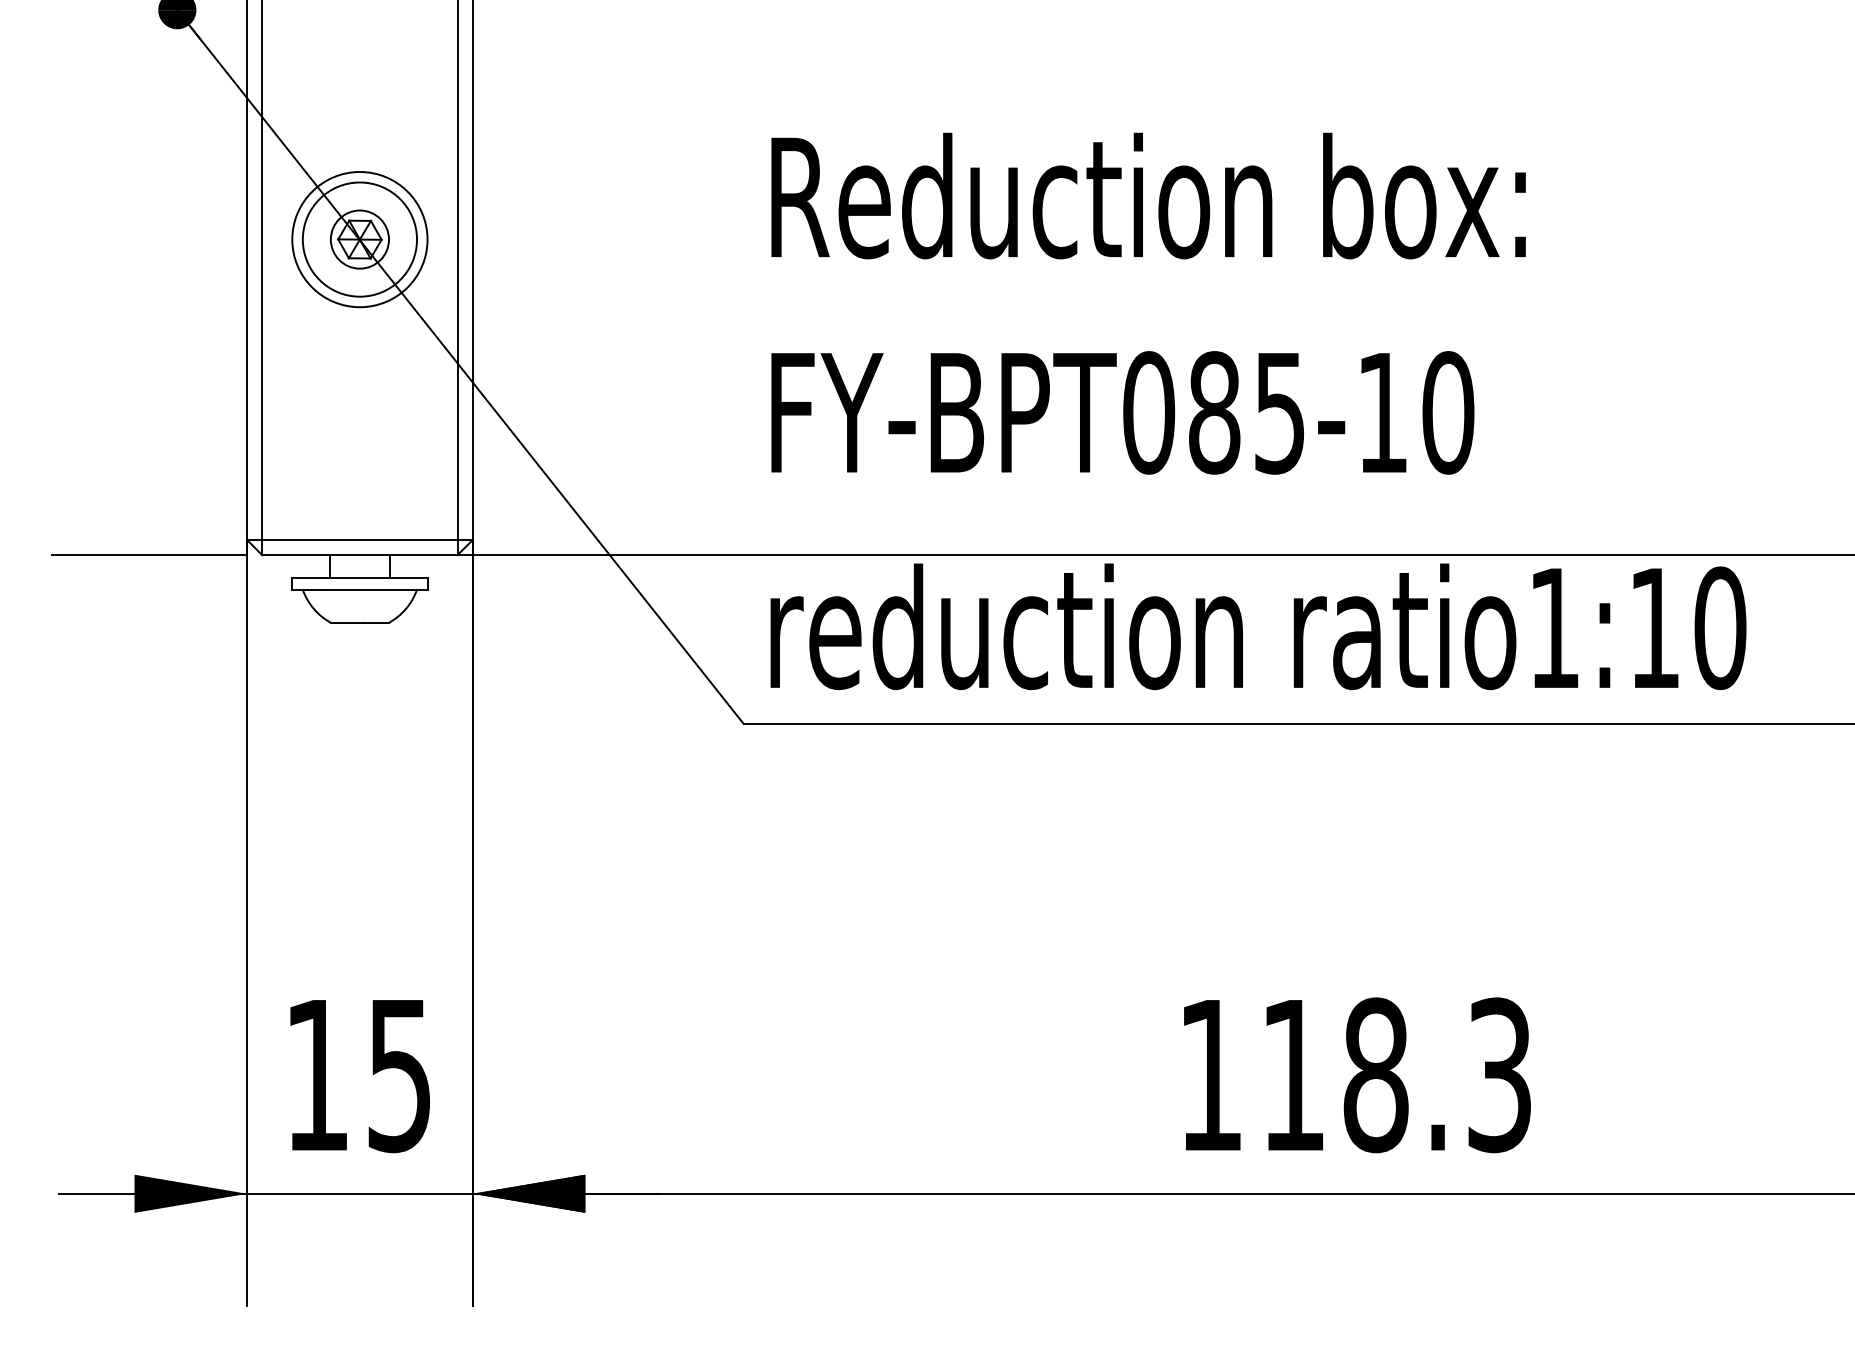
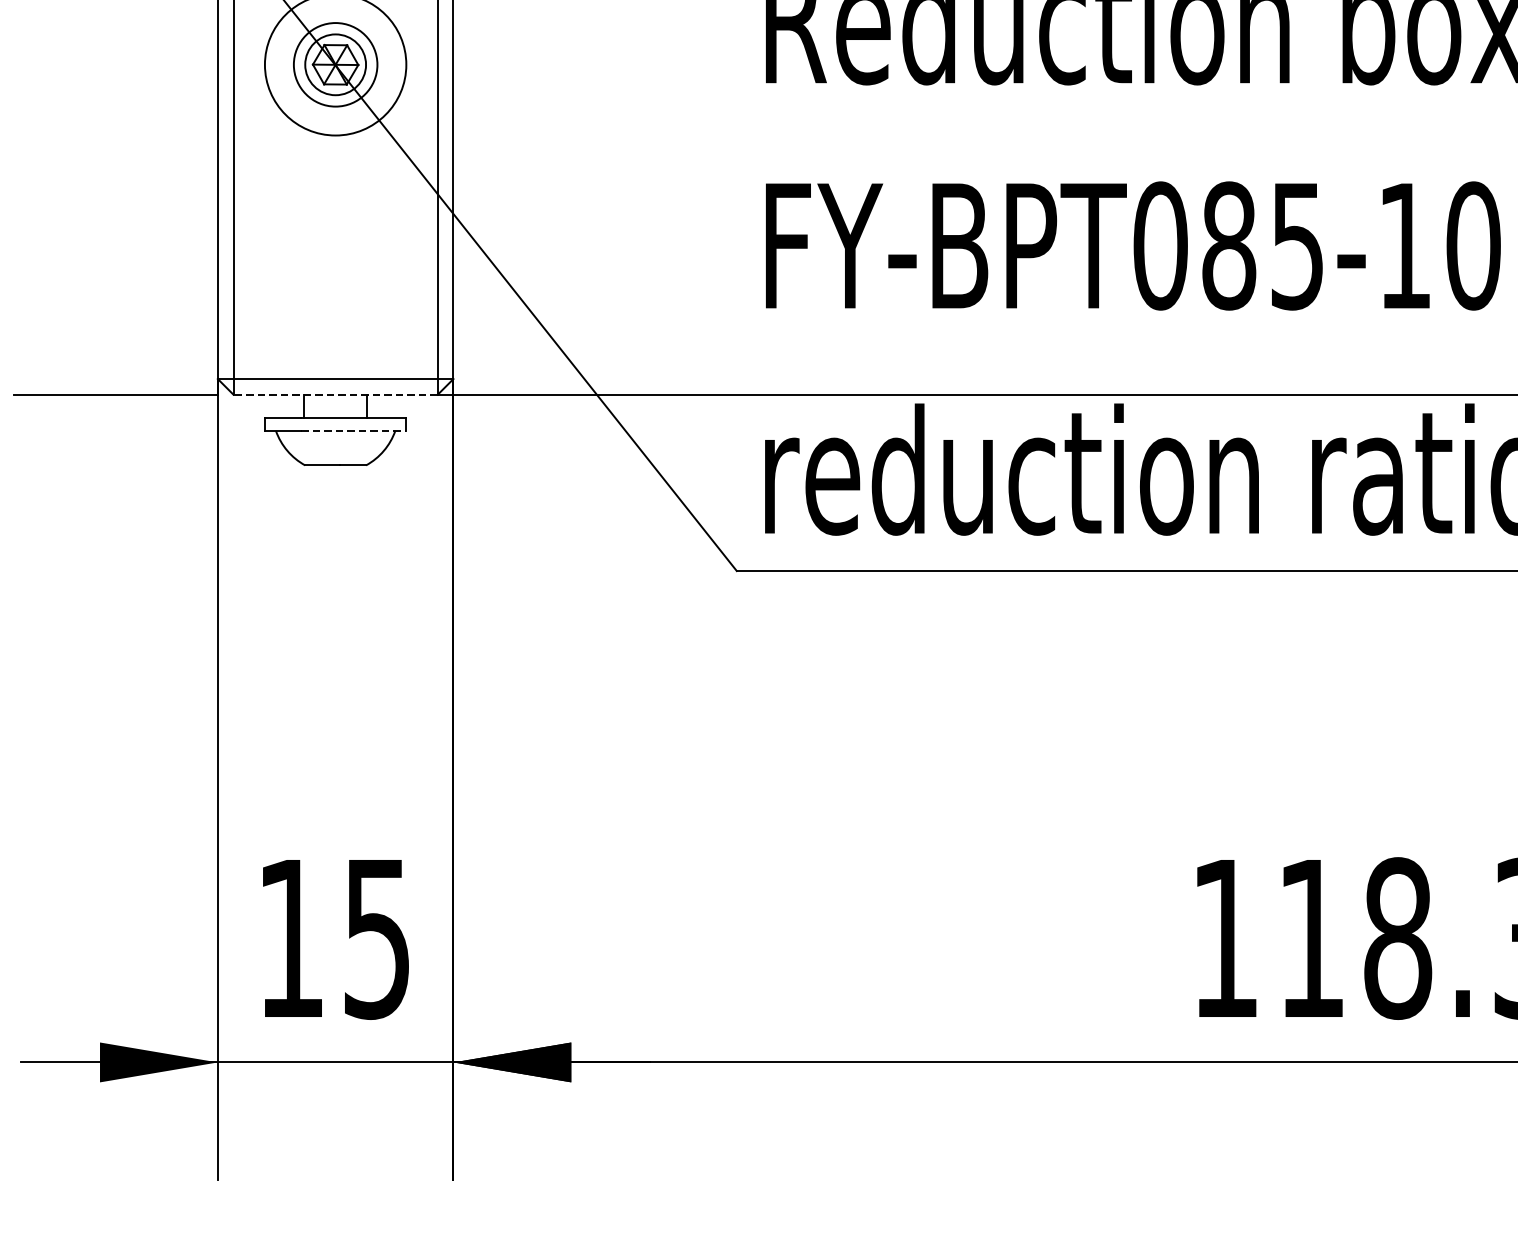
circle: (359, 239) -> (335, 64), size x0.7
line: (359, 555) -> (335, 395), solid -> dashed
line: (377, 589) -> (354, 430), solid -> dashed

